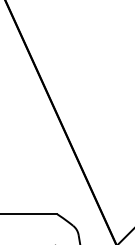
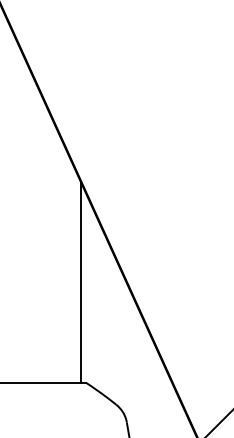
line: (54, 161) -> (80, 282), added

